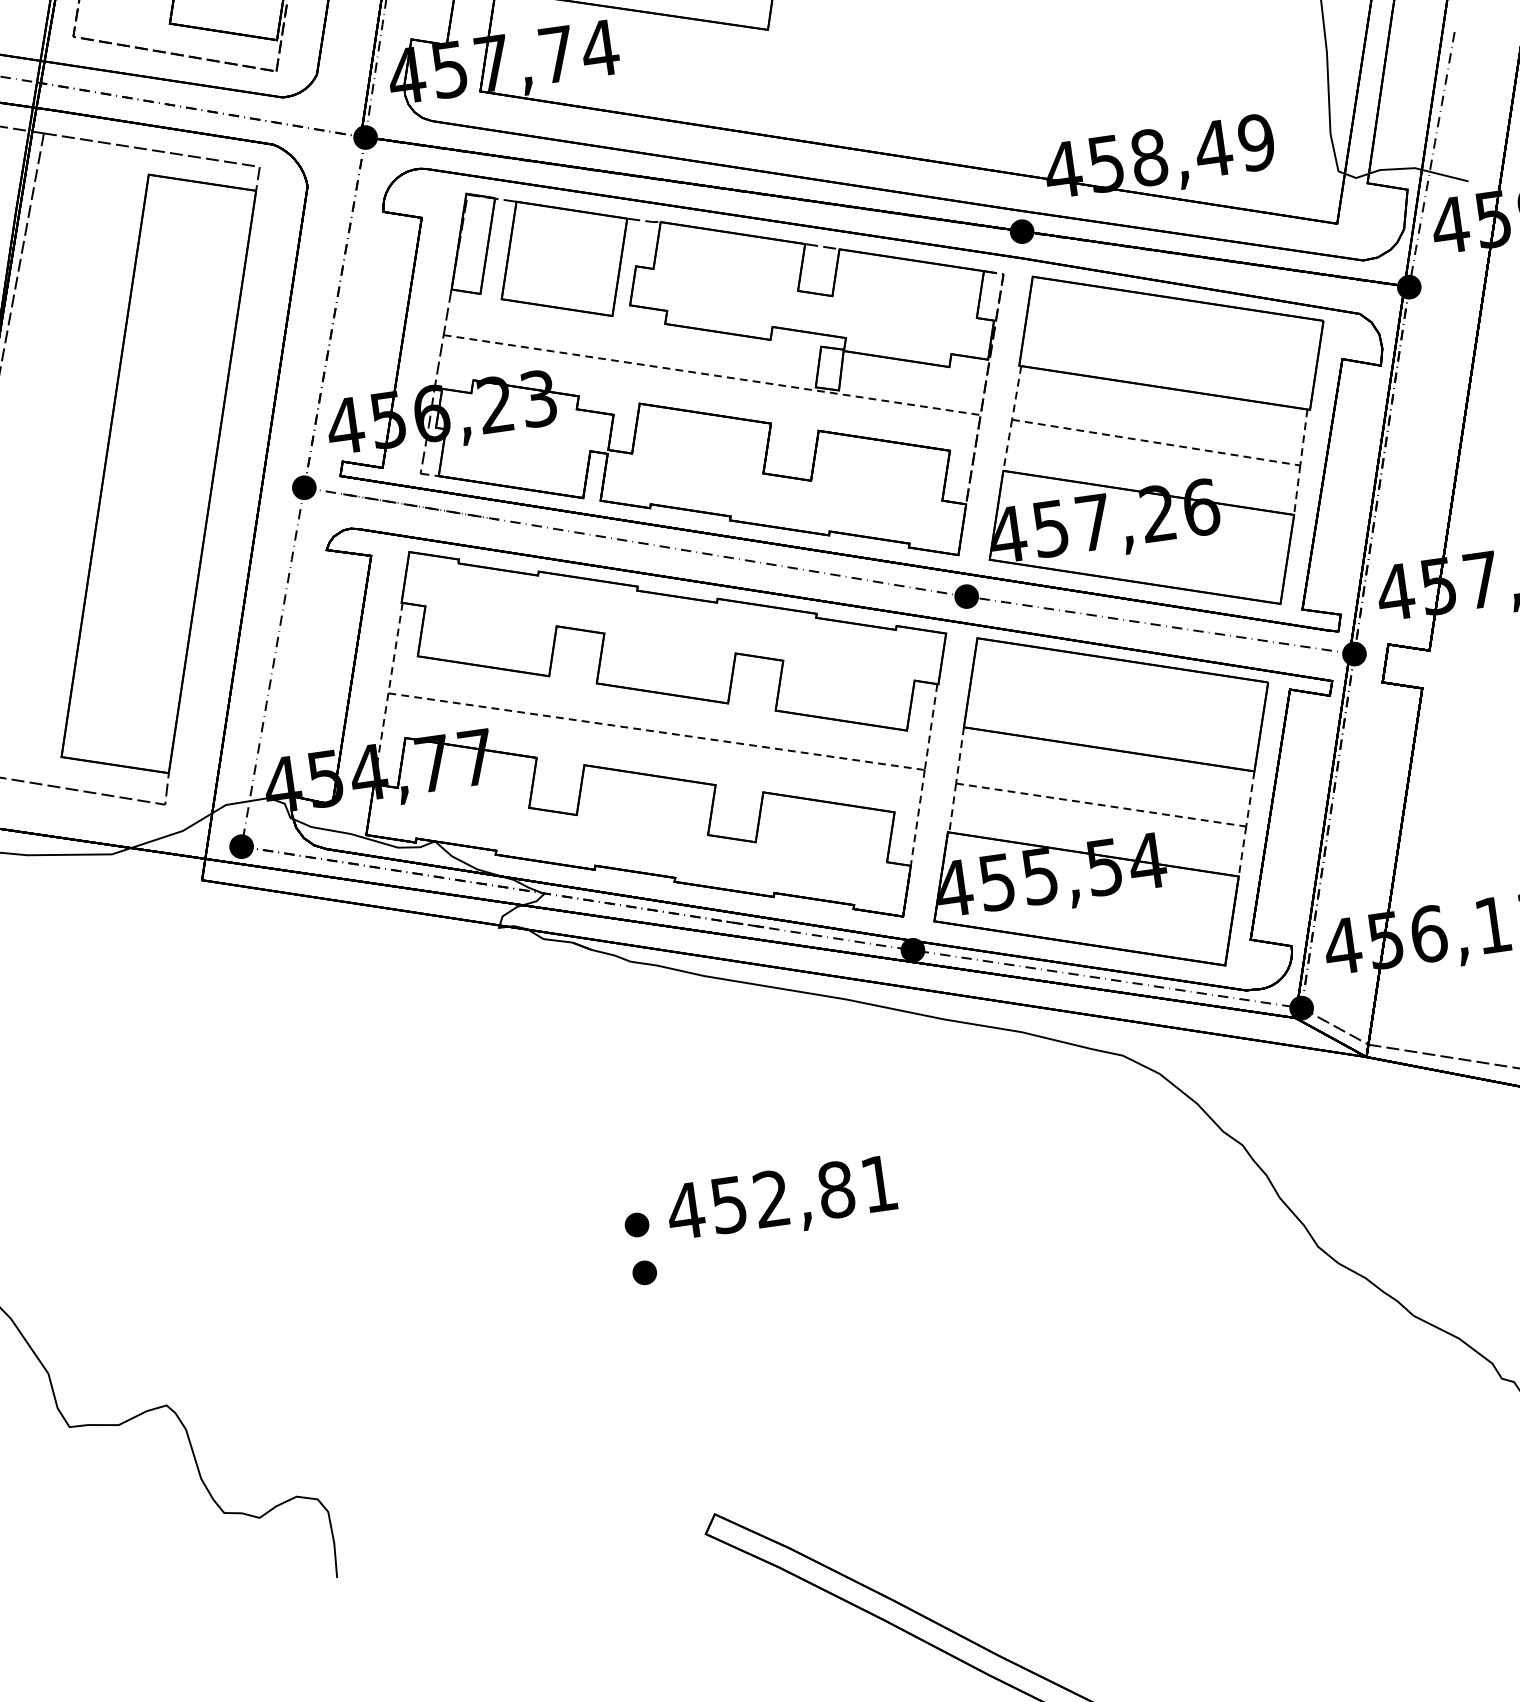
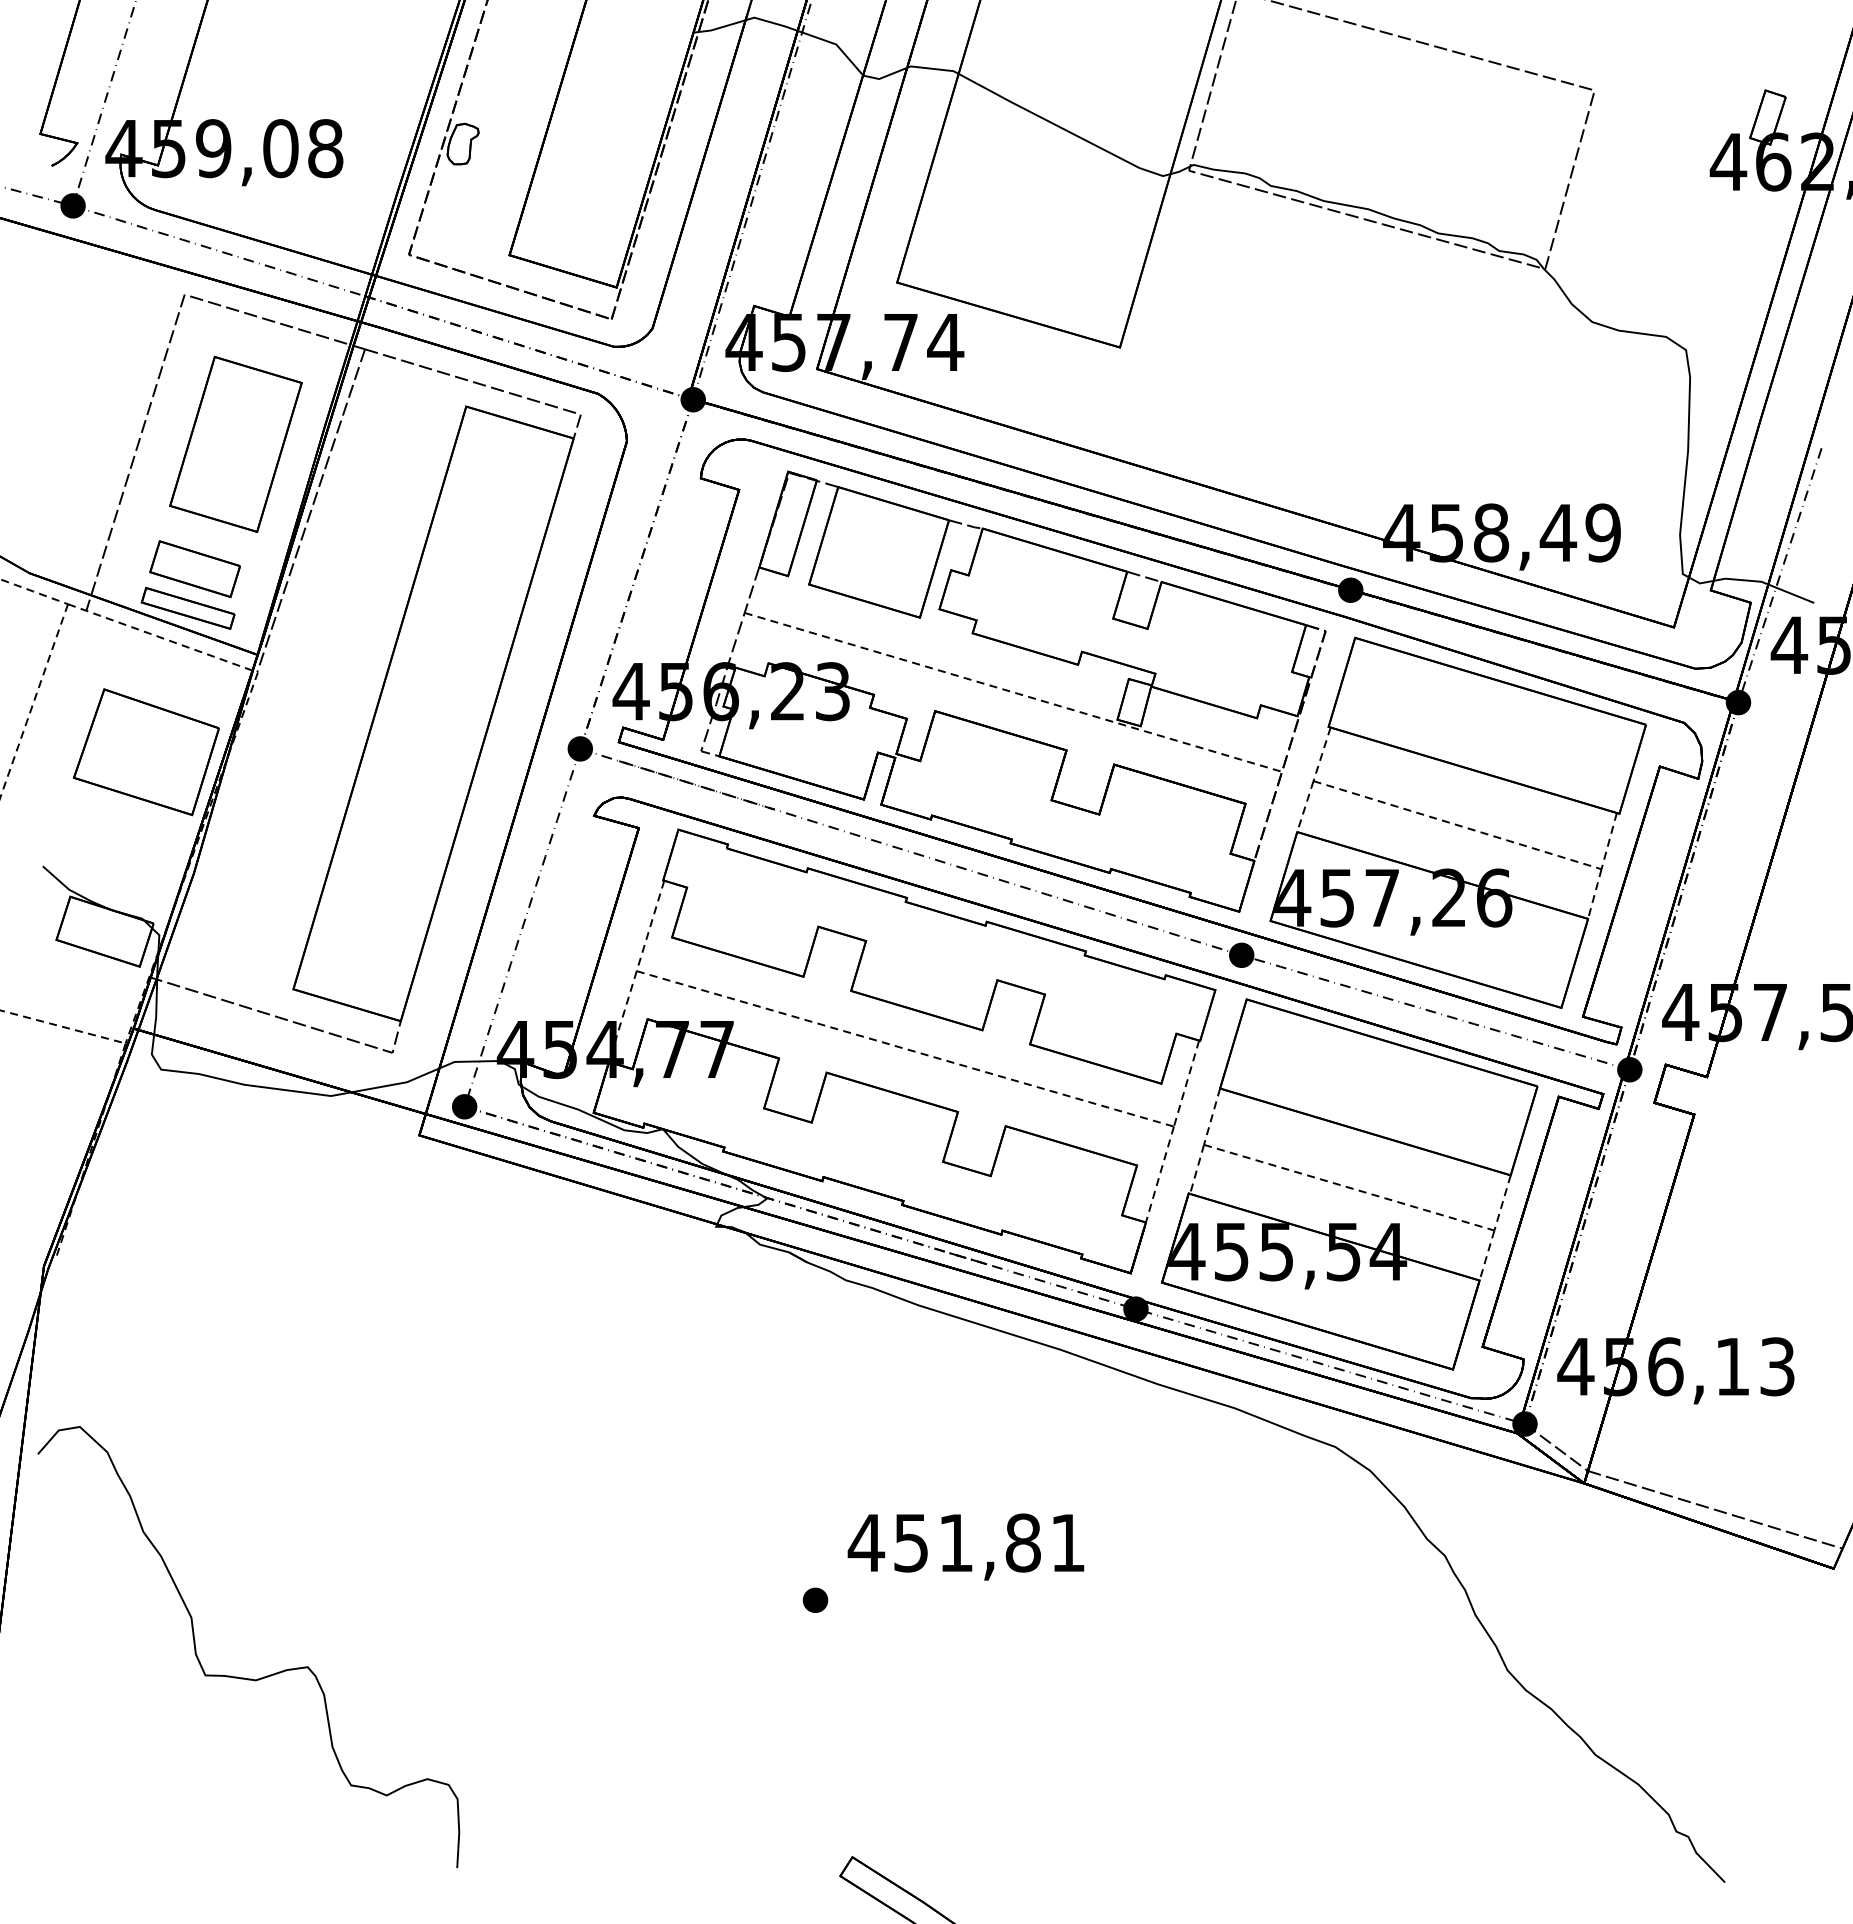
text: (771, 1198) -> (955, 1542), 452,81 -> 451,81
part: (636, 1224) -> (814, 1549), removed

